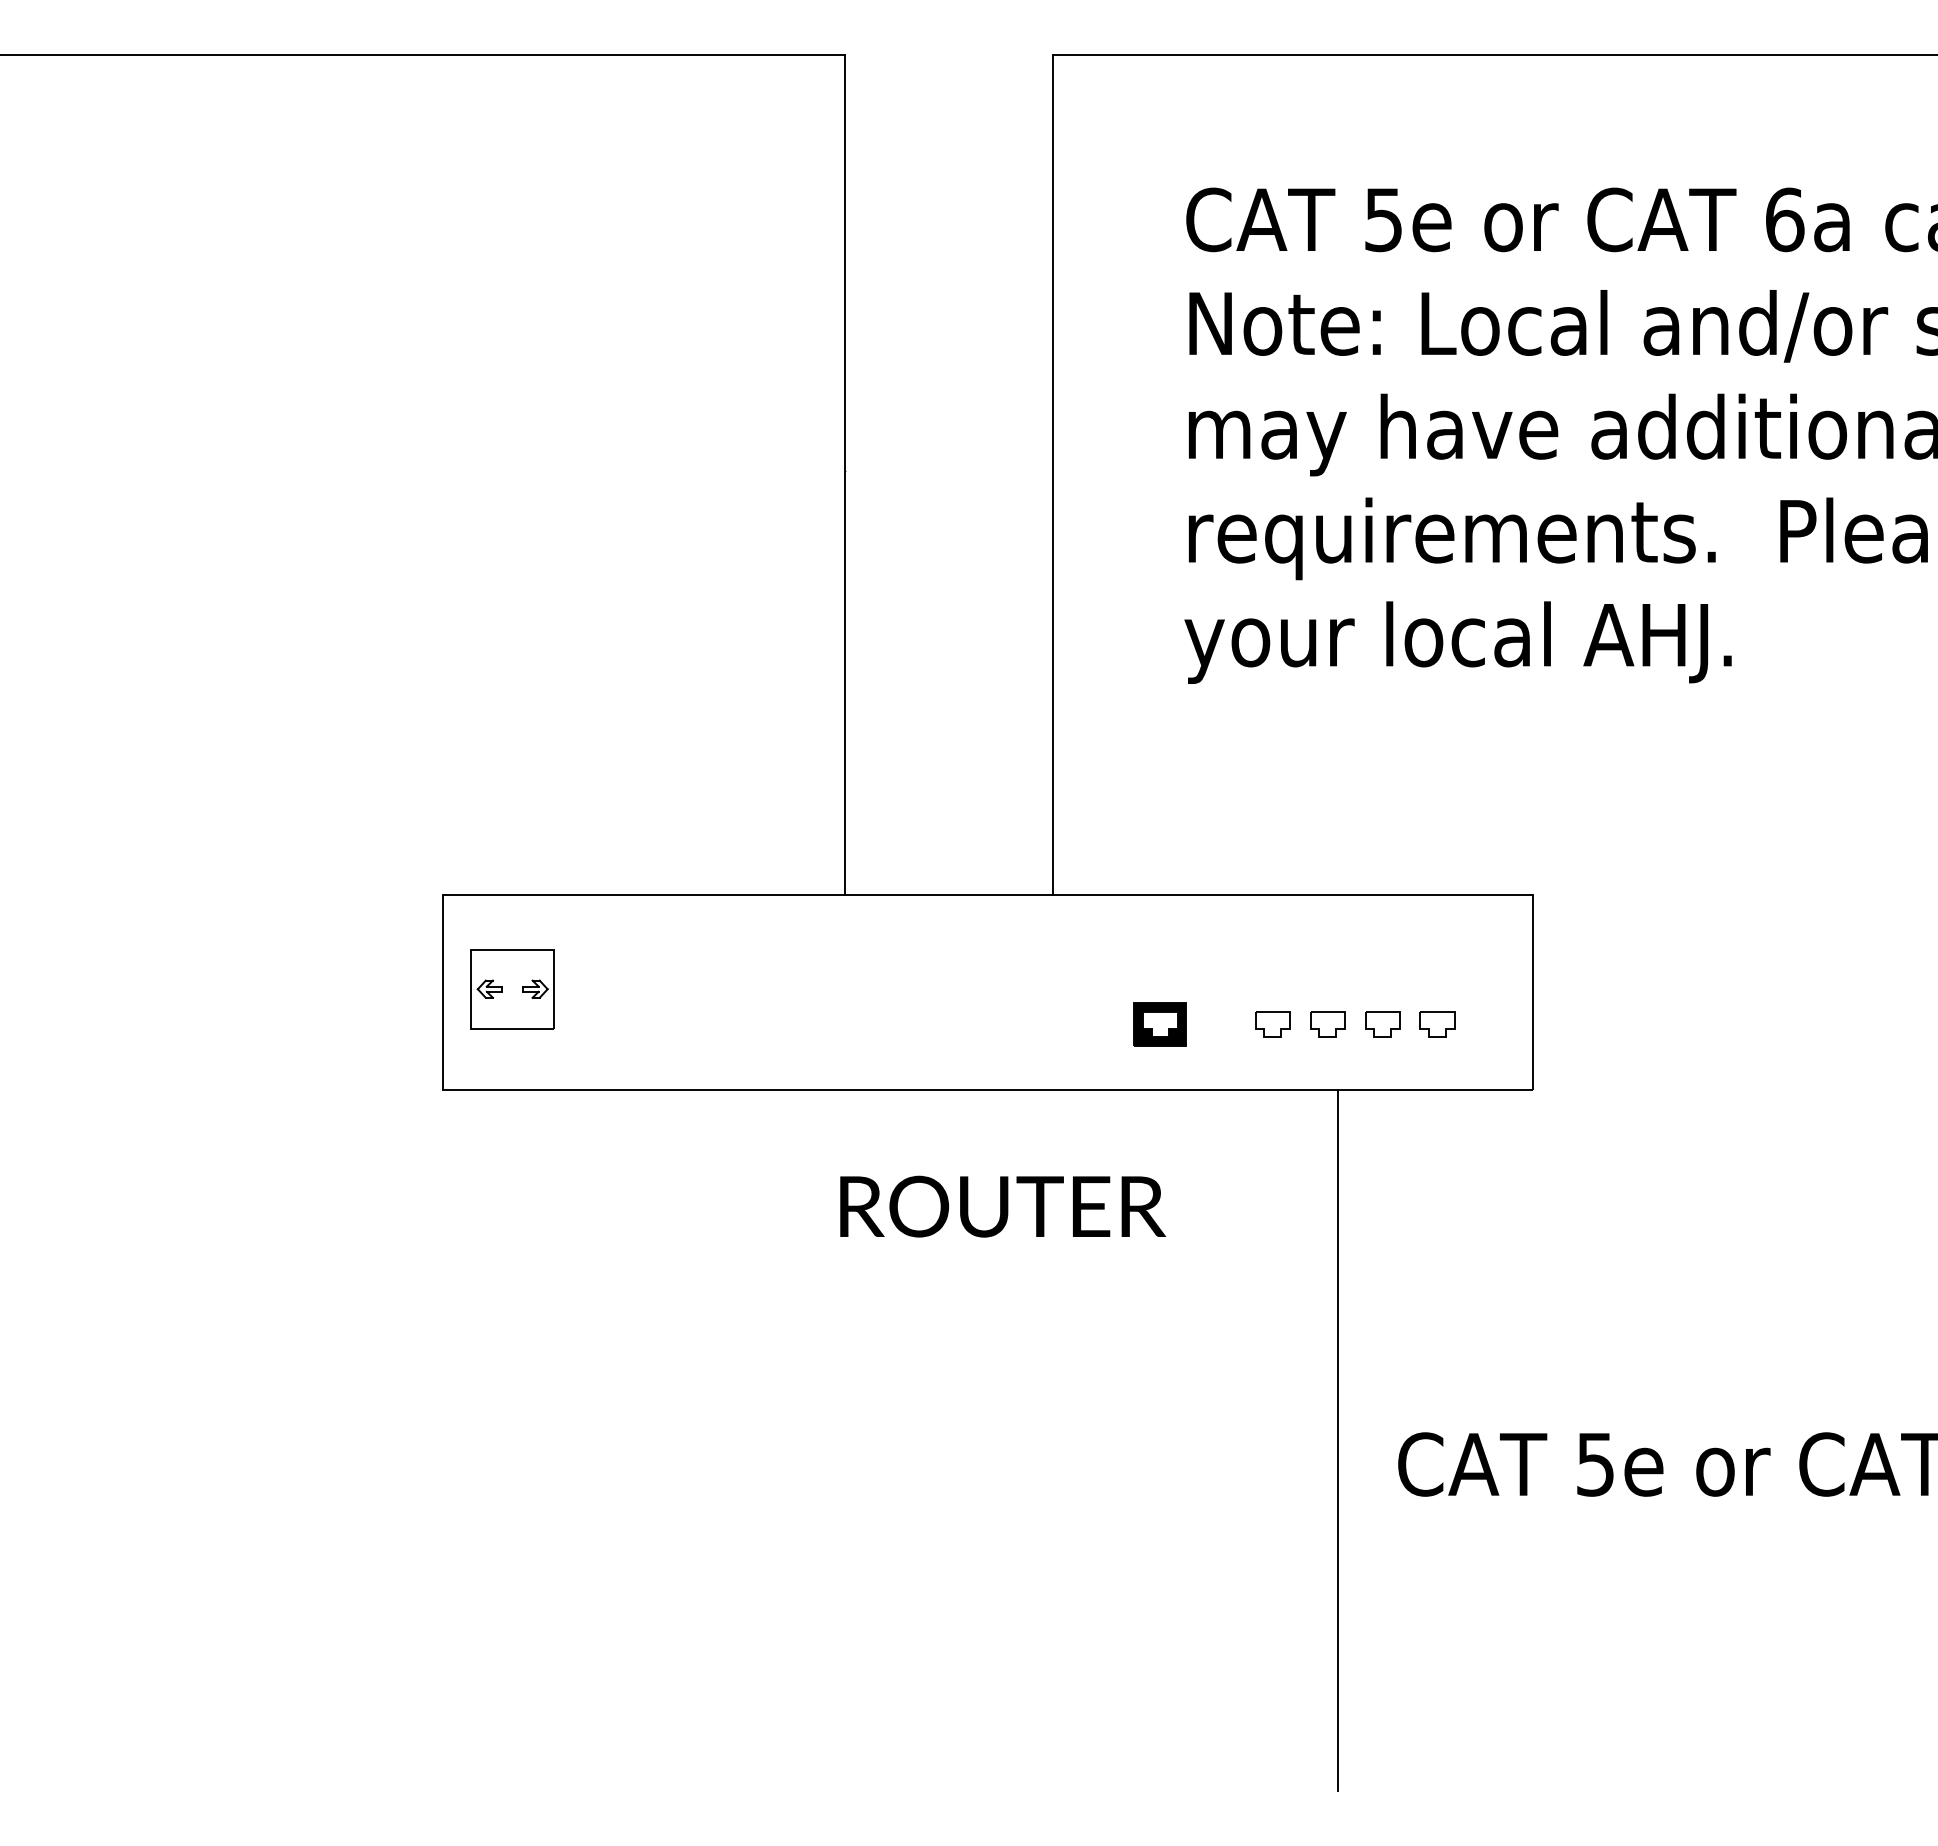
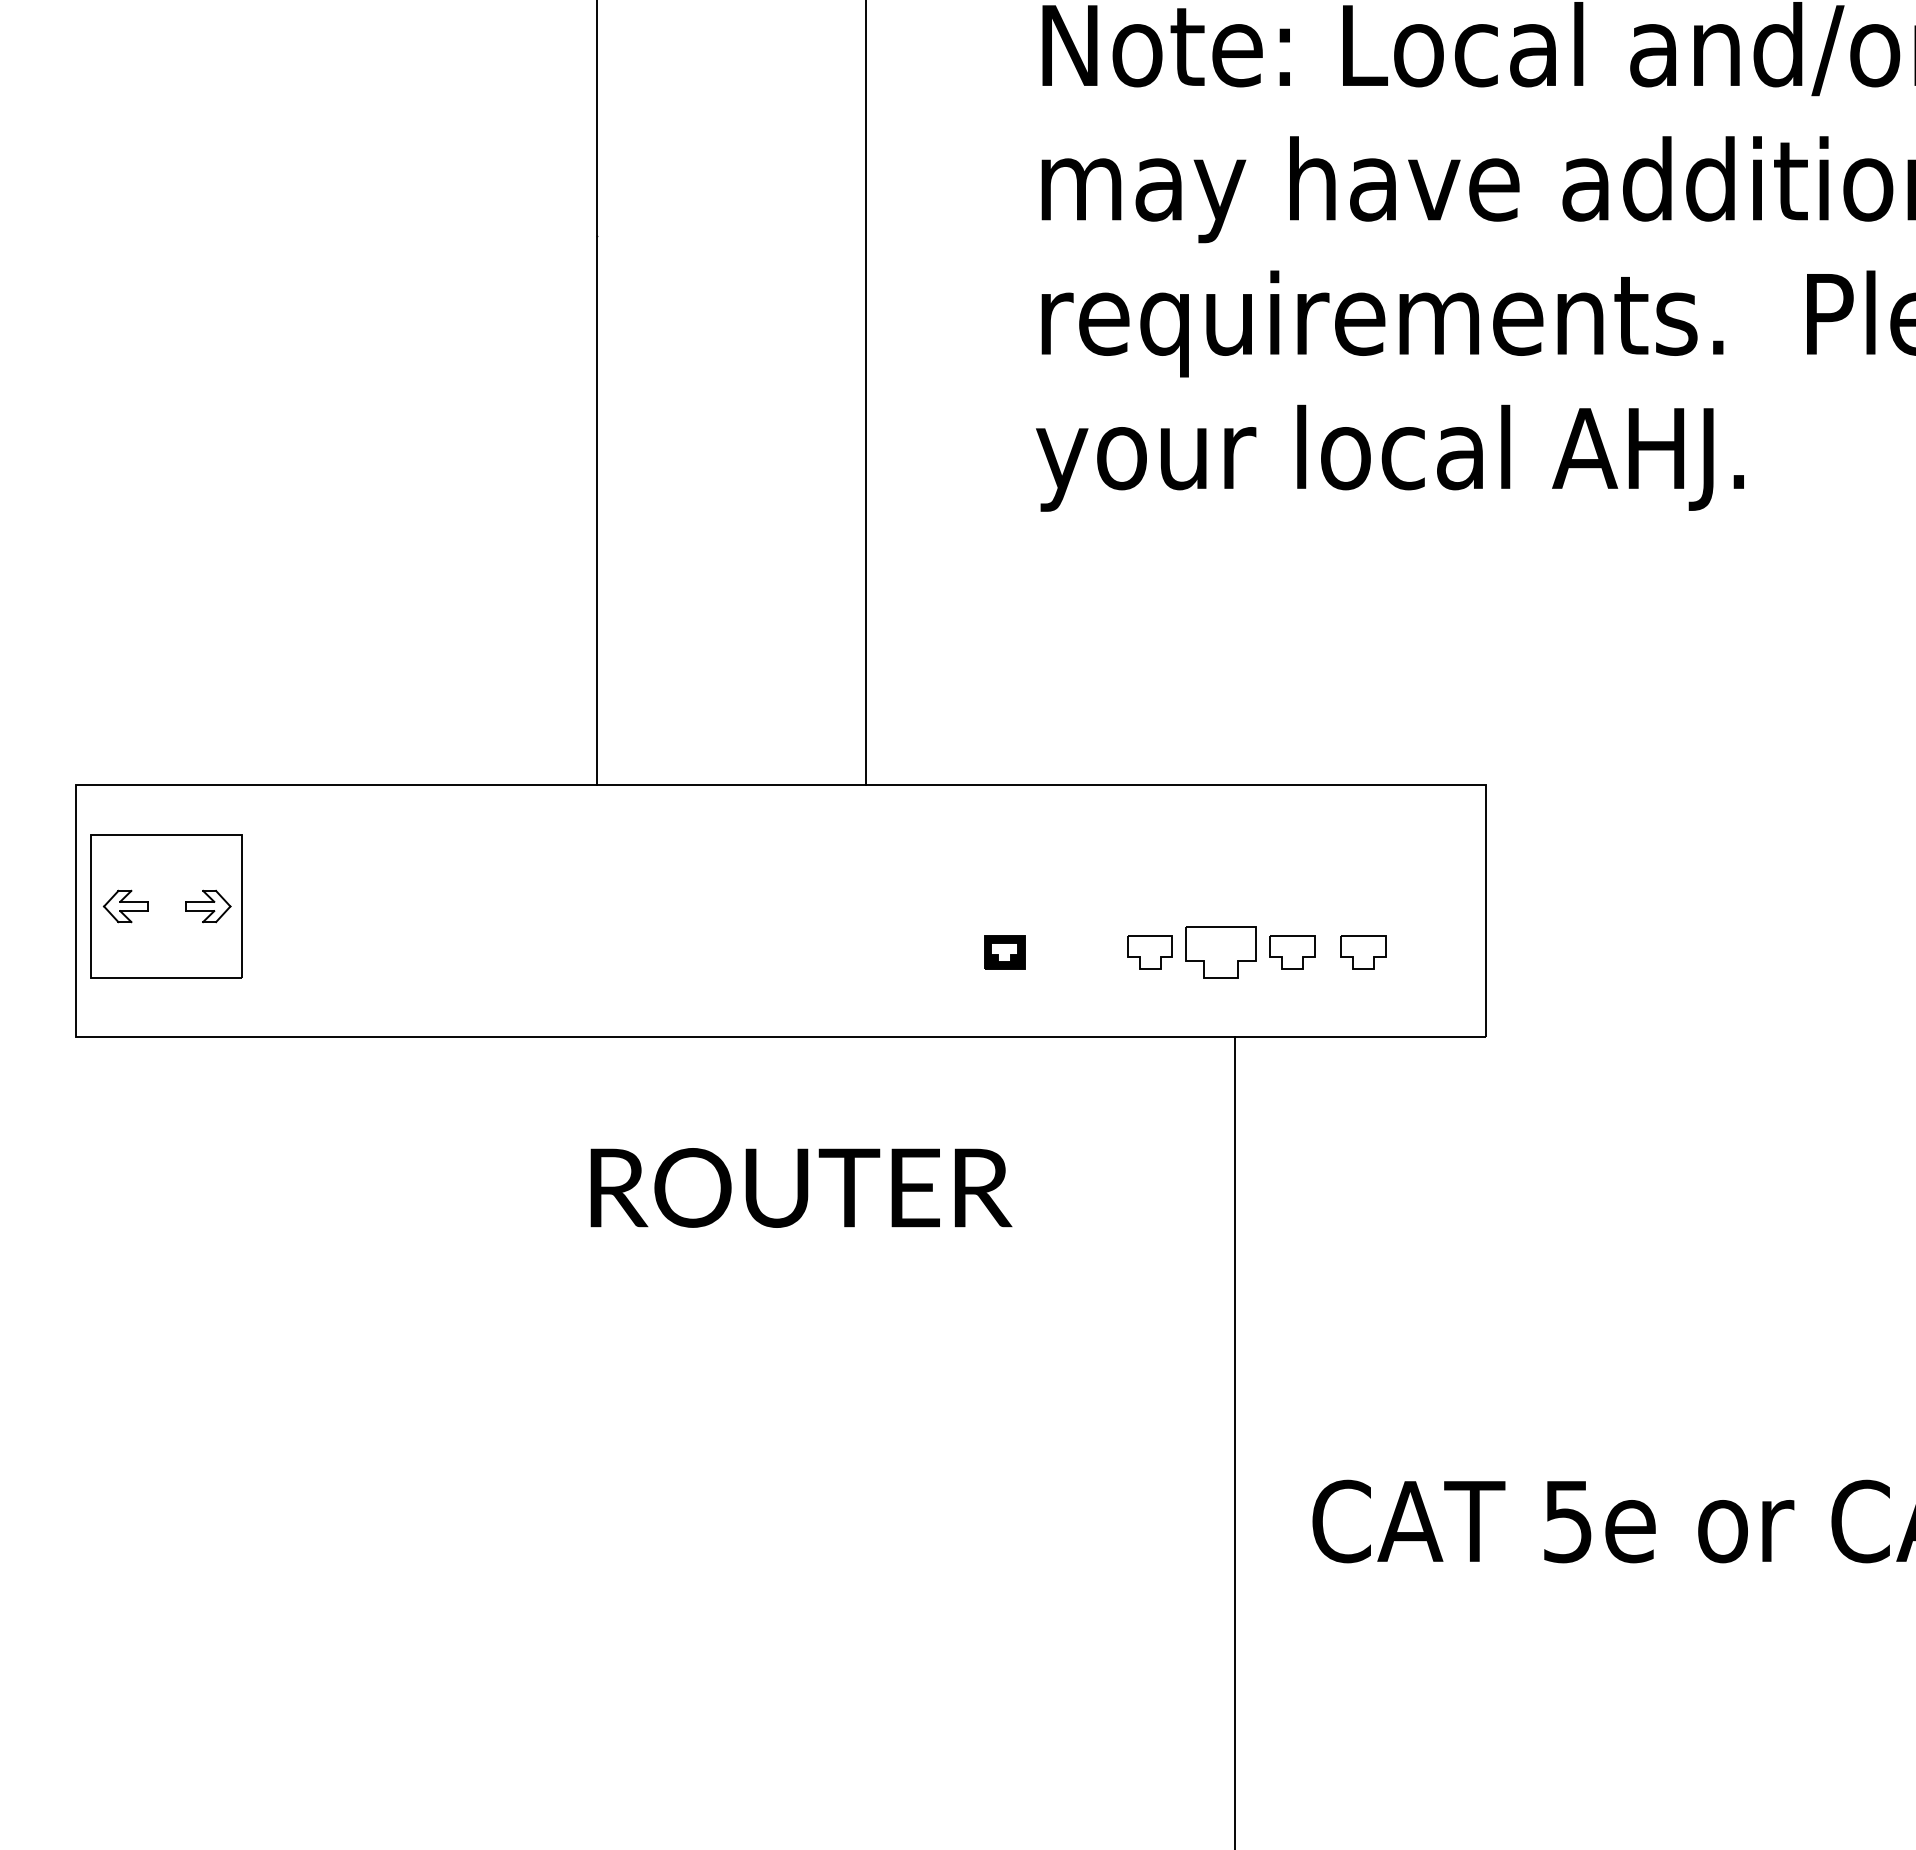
part: (512, 989) -> (166, 906), size x1.4
part: (1159, 1024) -> (1003, 952), size x0.6
part: (1327, 1024) -> (1221, 952), size x1.6

